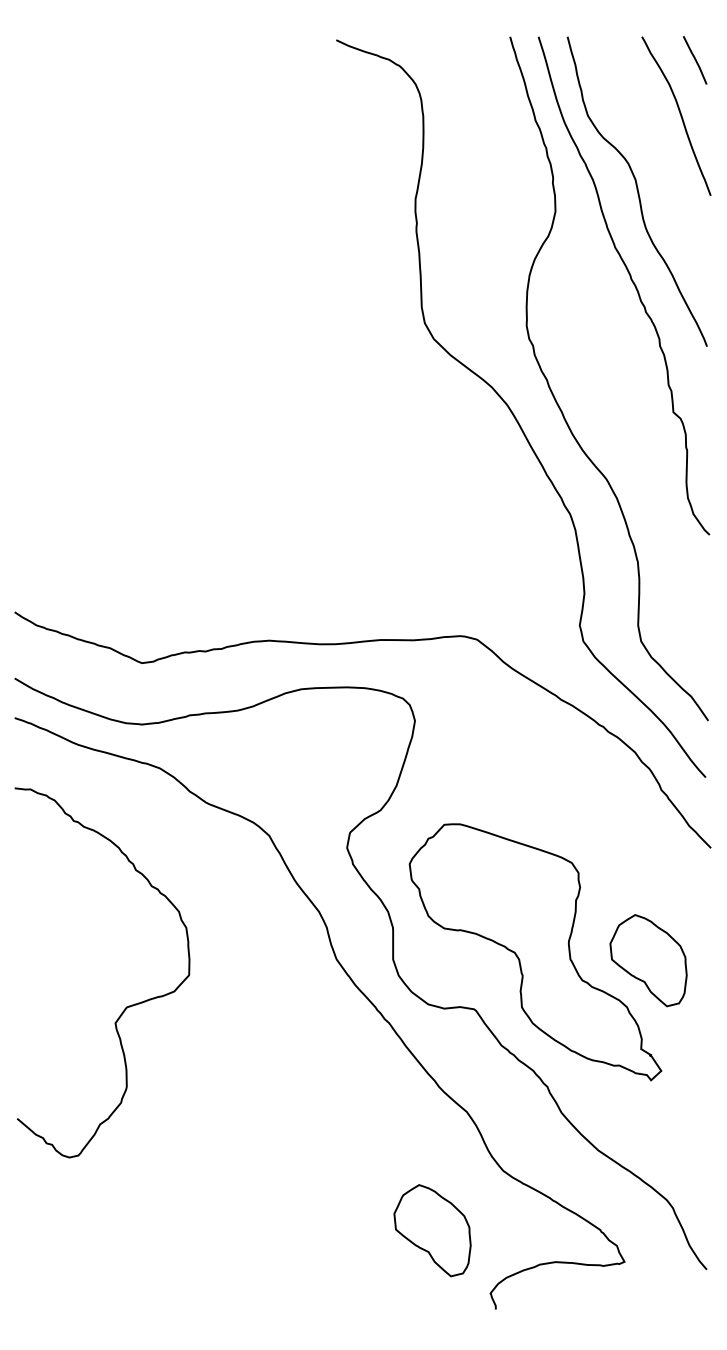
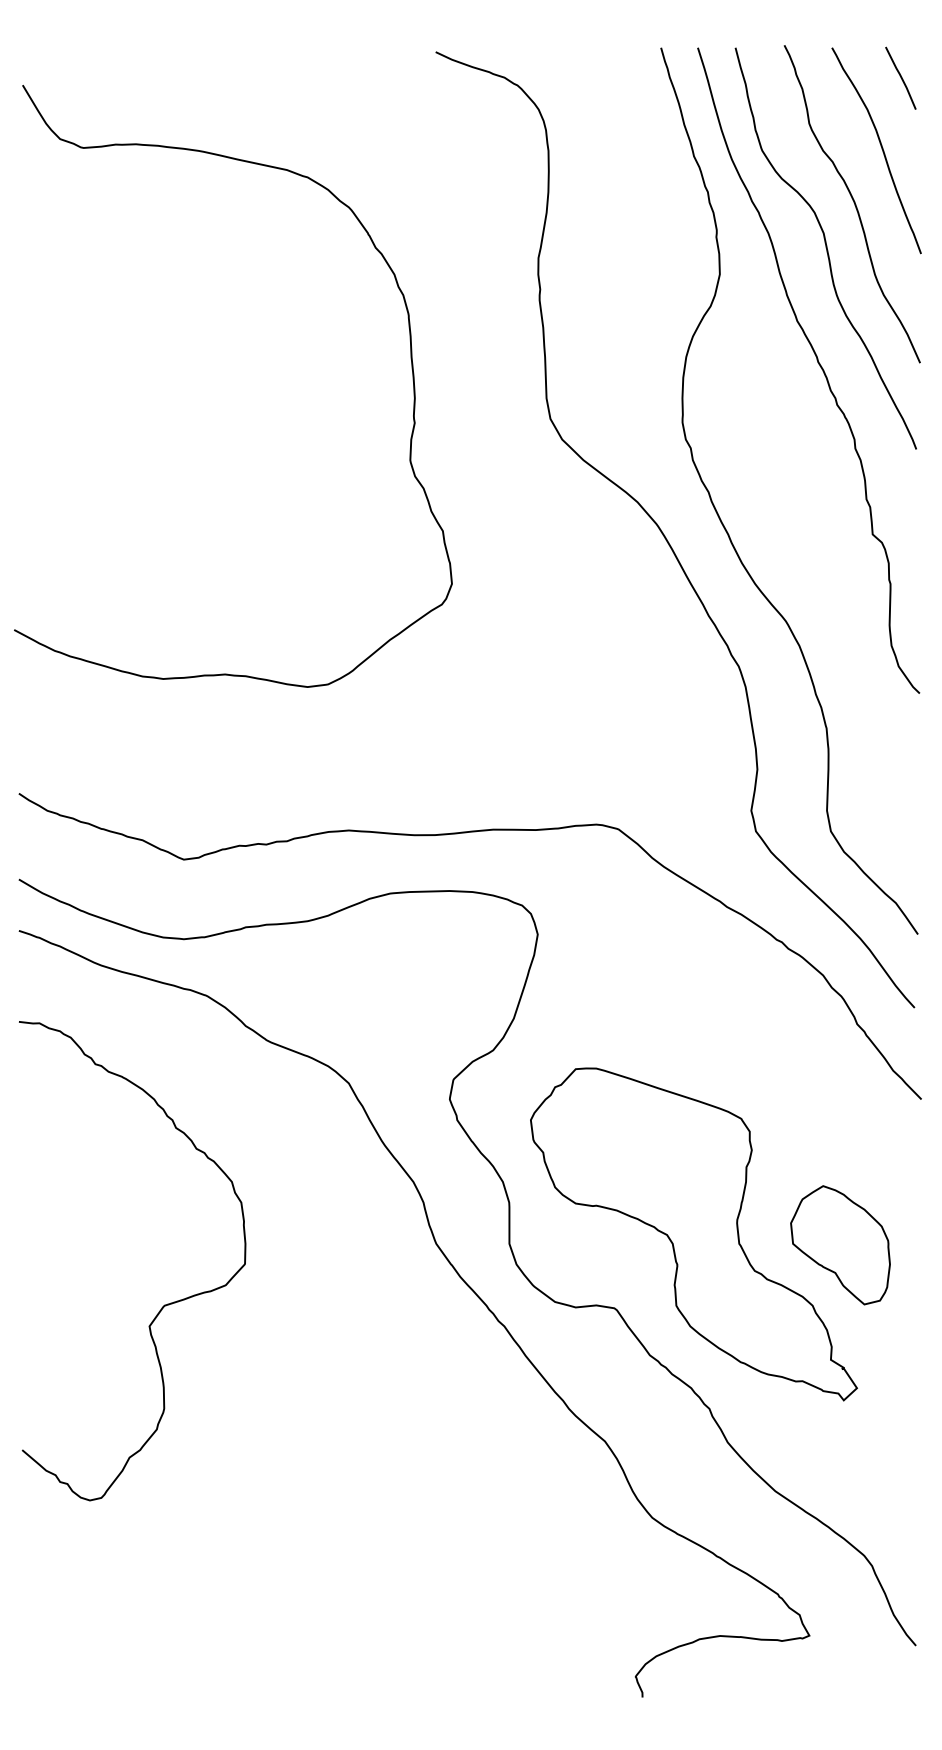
curve: (658, 156) -> (853, 202), added
curve: (317, 285) -> (411, 369), added
part: (432, 1230) -> (560, 1595), removed

